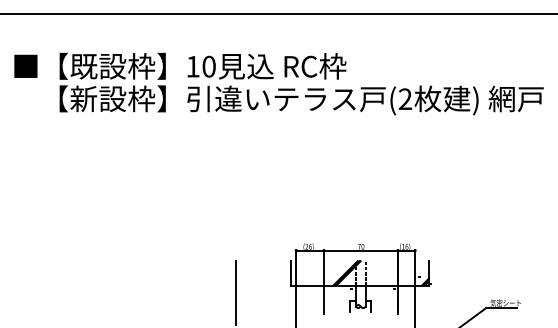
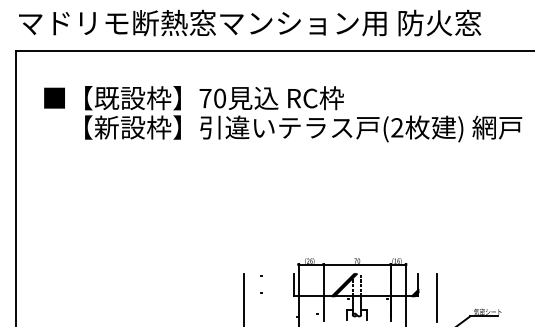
text: (193, 66) -> (205, 98), 10 -> 70
line: (448, 288) -> (436, 298), added

